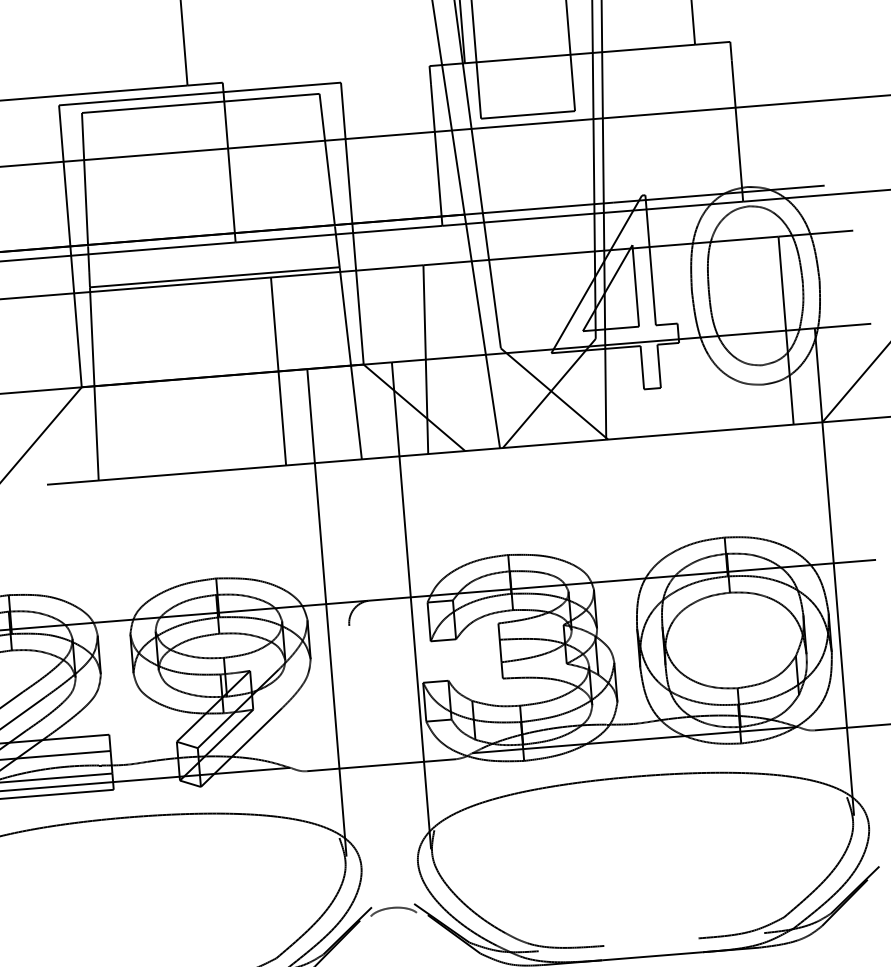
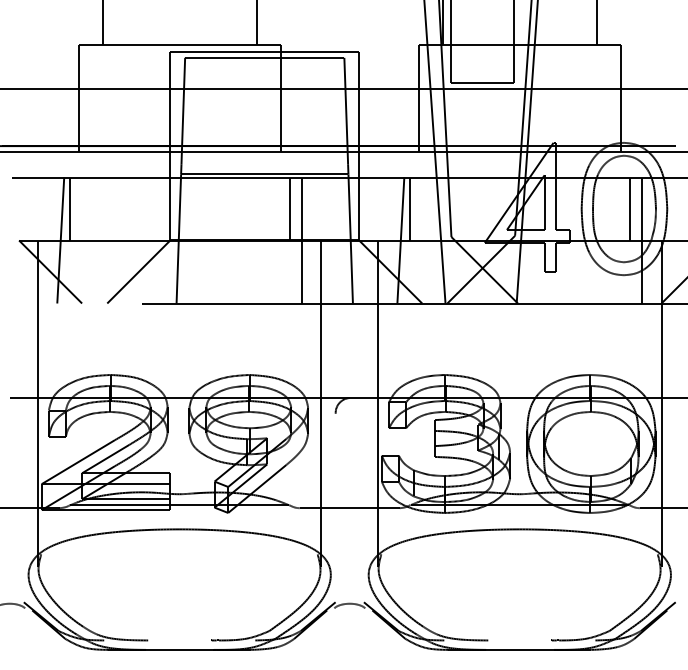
line: (764, 284) -> (630, 208), added
line: (434, 310) -> (409, 208), added
line: (255, 325) -> (289, 208), added

